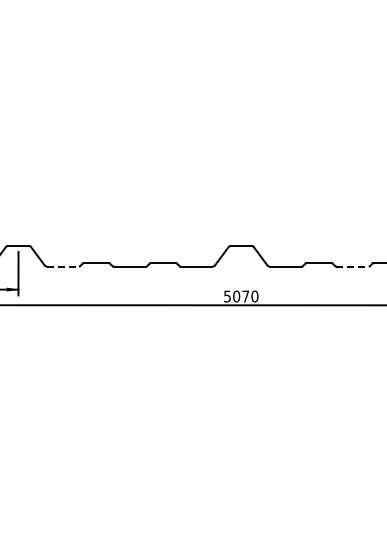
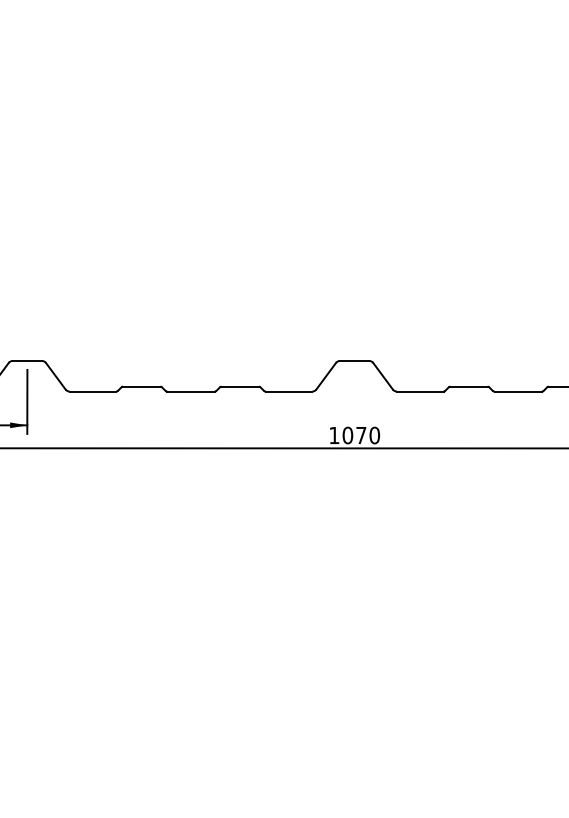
line: (63, 266) -> (93, 391), dashed -> solid
line: (353, 266) -> (519, 391), dashed -> solid
text: (227, 296) -> (334, 435), 5070 -> 1070

